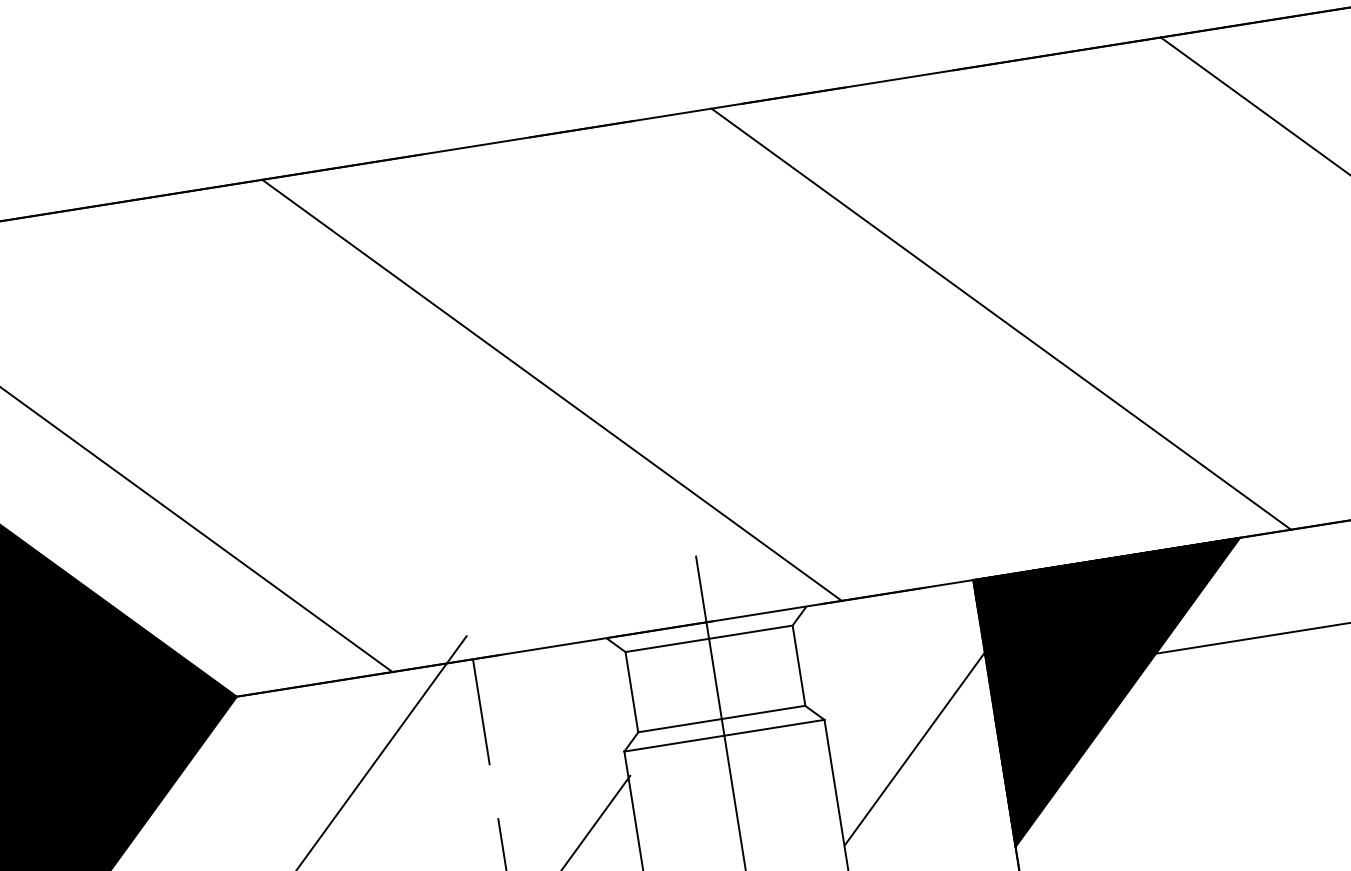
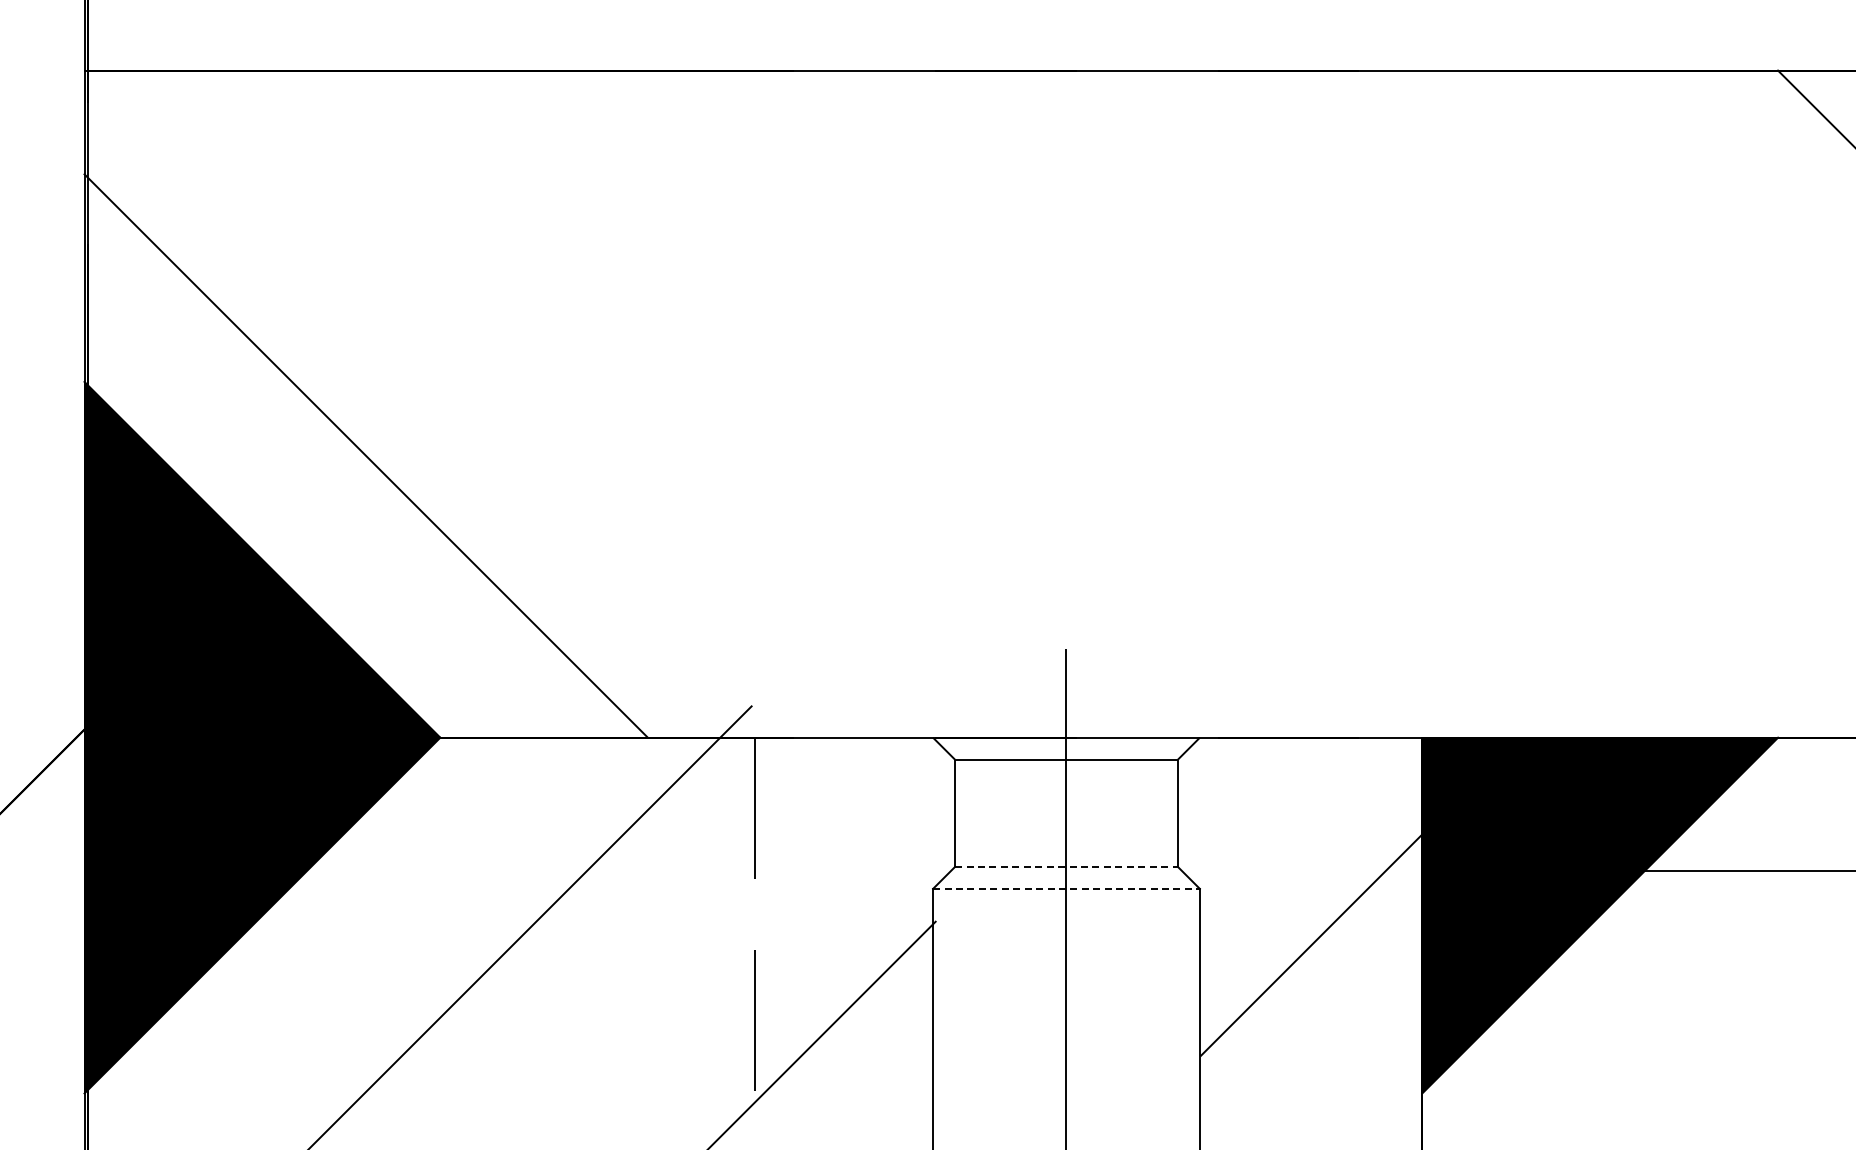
line: (1001, 318) -> (1512, 403), removed
line: (551, 389) -> (912, 403), removed
line: (721, 718) -> (1066, 866), solid -> dashed
line: (724, 735) -> (1066, 888), solid -> dashed

